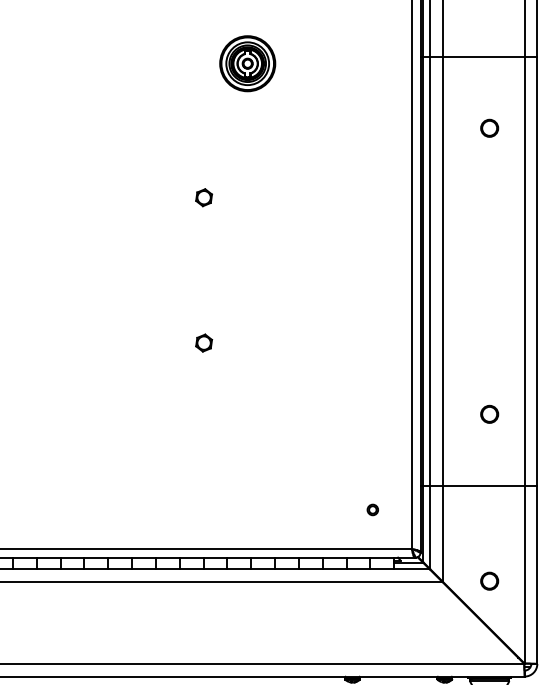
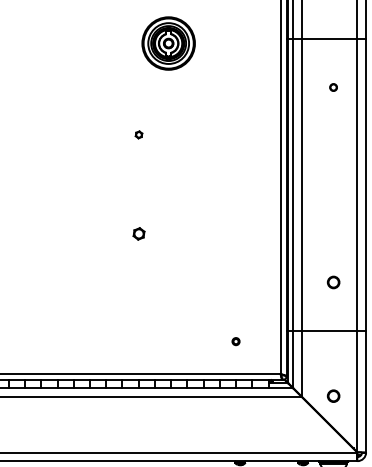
part: (247, 63) -> (168, 43), size x1.4
part: (489, 128) -> (333, 87), size x0.6
part: (203, 197) -> (138, 134), size x0.6
part: (372, 509) -> (235, 341), moved

